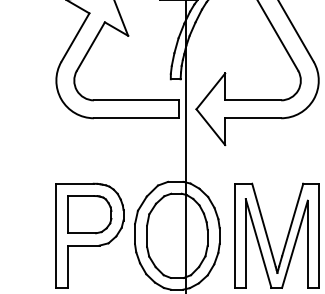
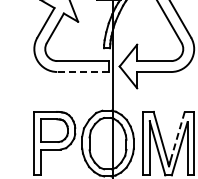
line: (137, 117) -> (83, 71), solid -> dashed
line: (292, 220) -> (178, 134), solid -> dashed

